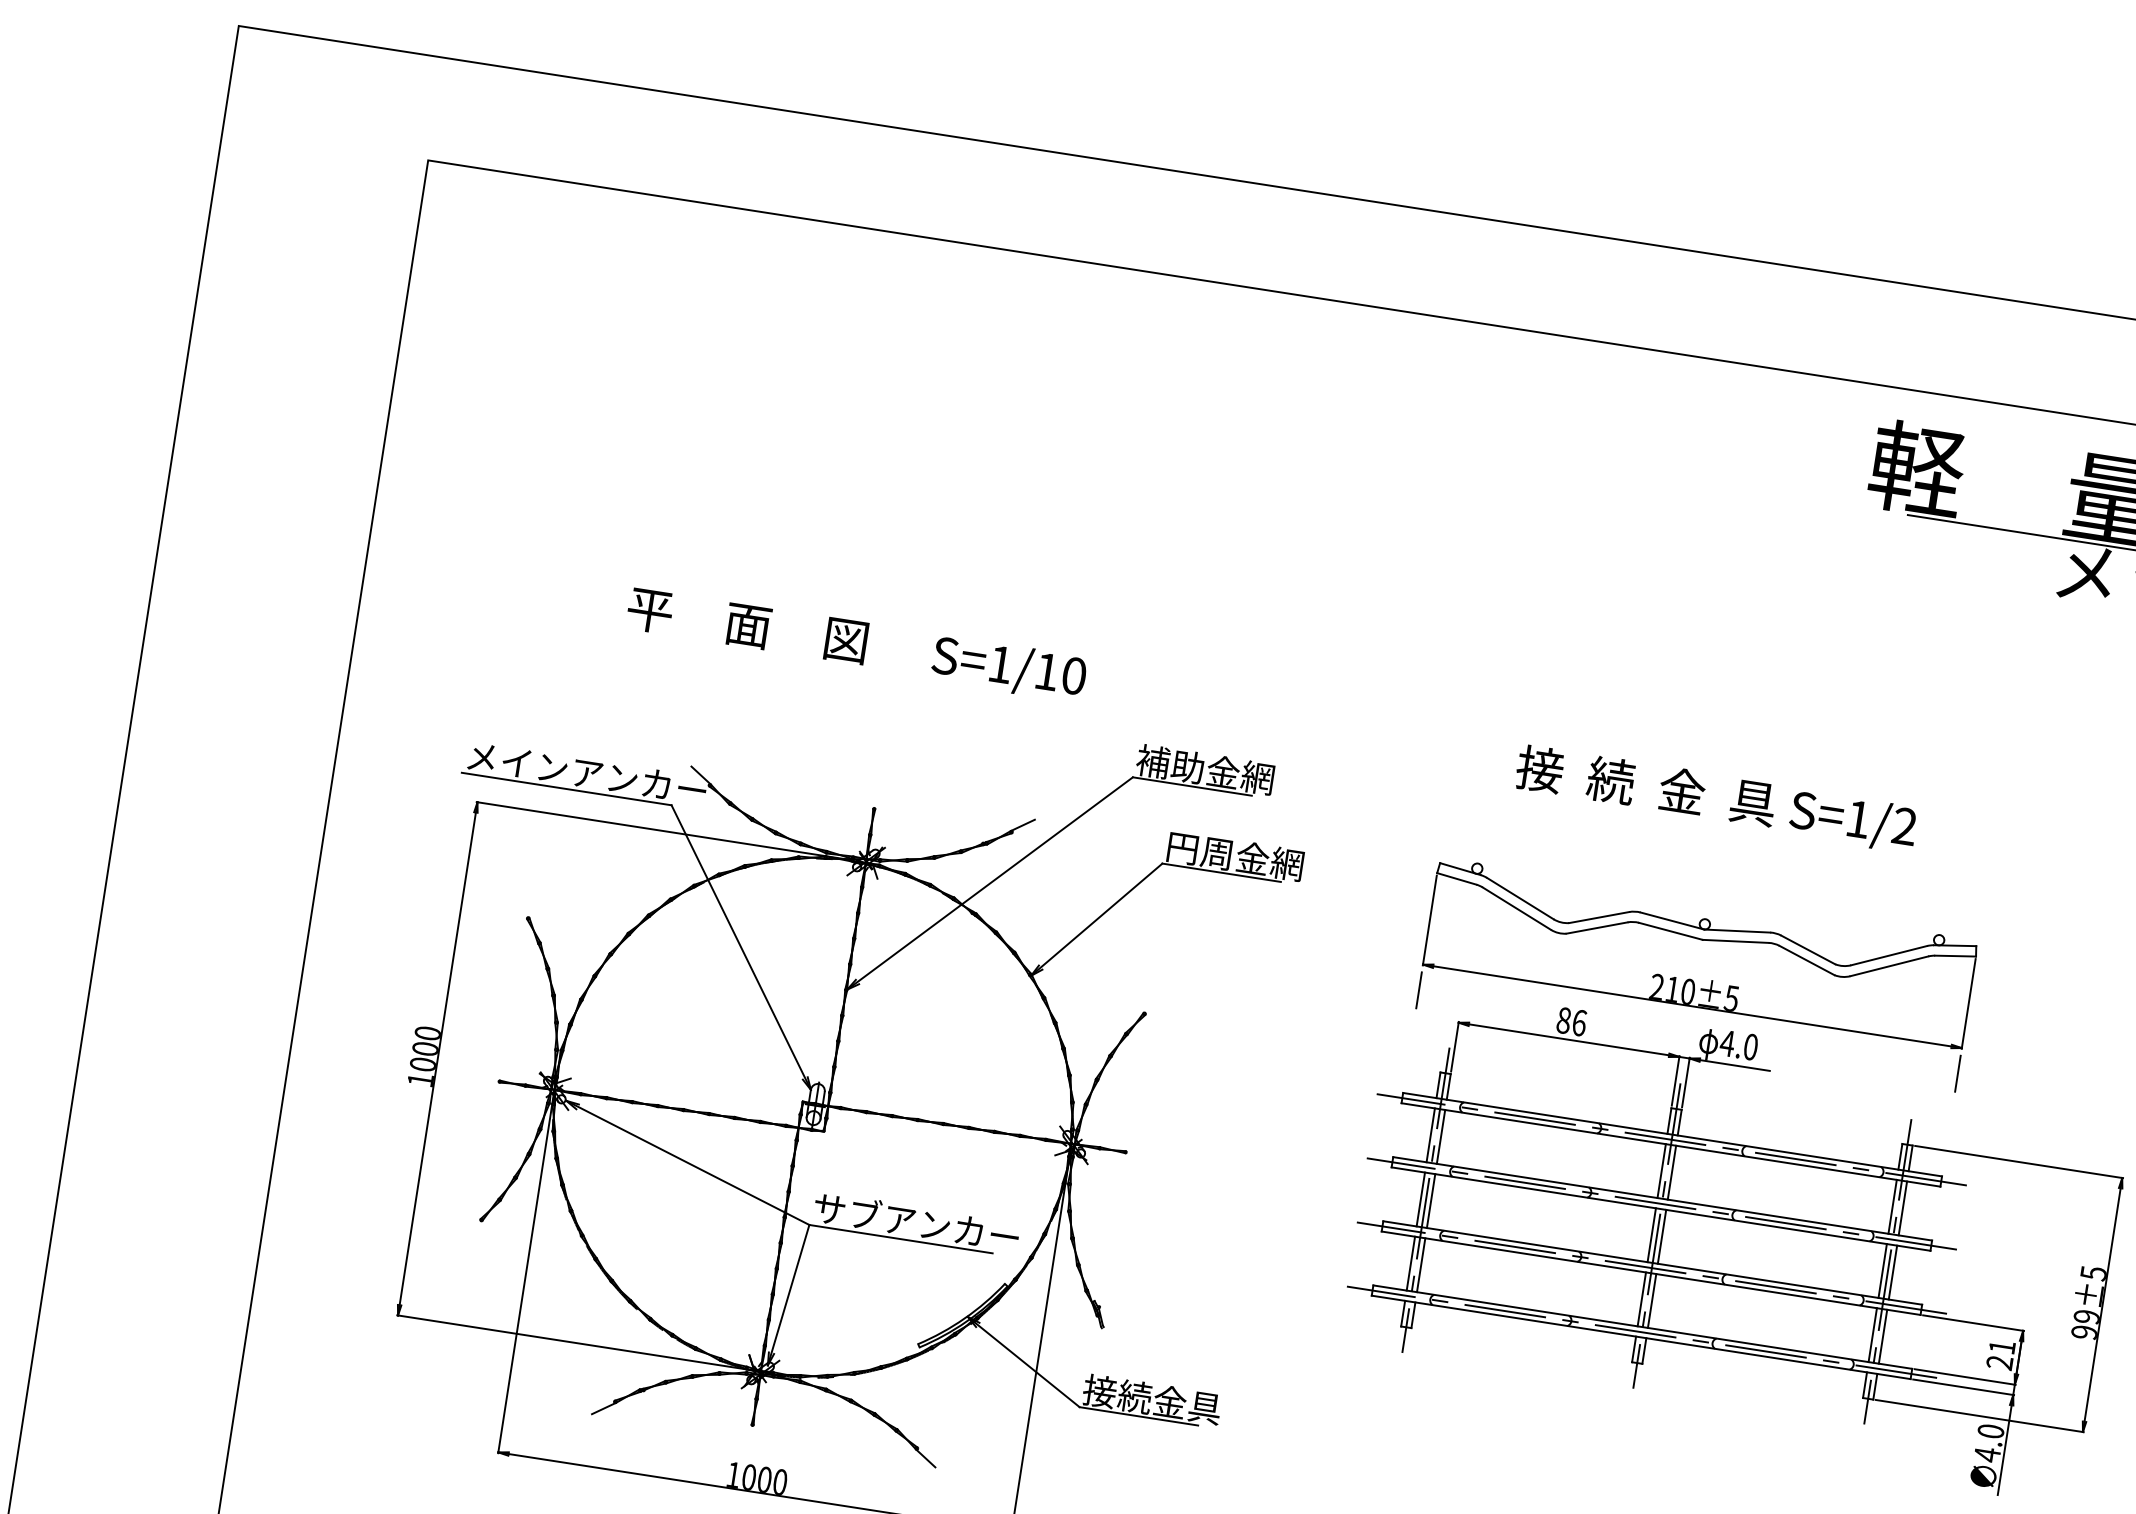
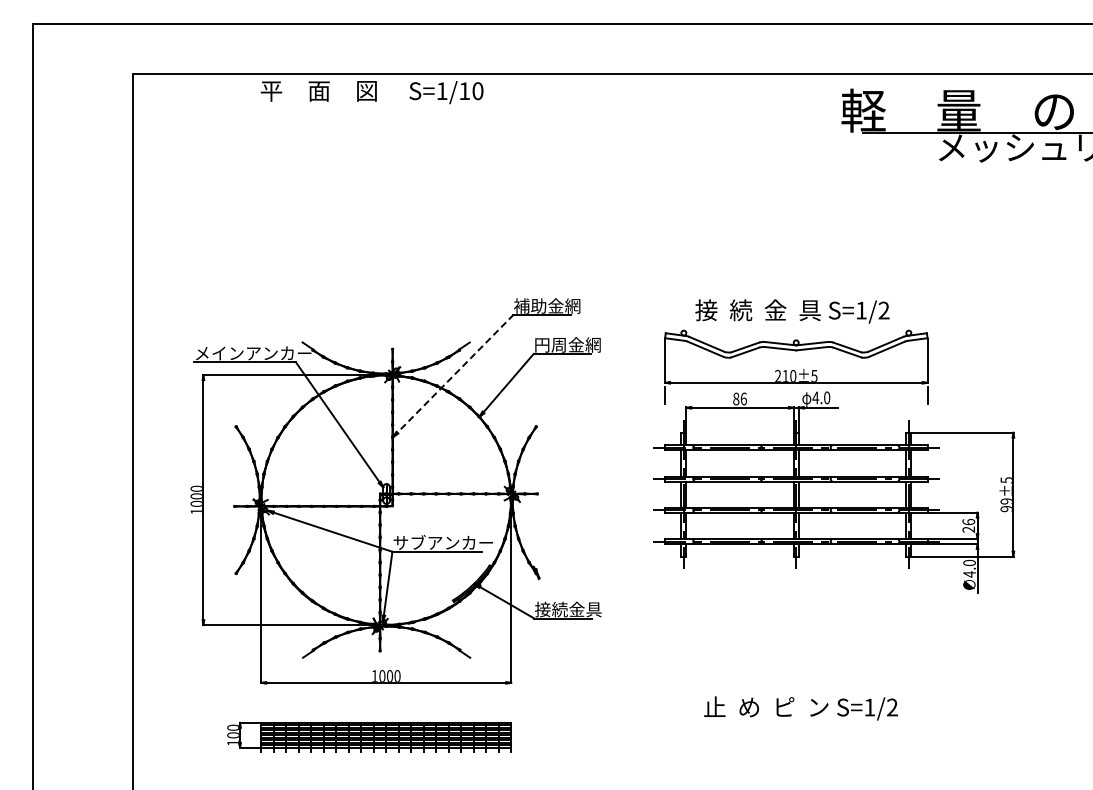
text: (855, 644) -> (371, 92), moved
text: (1716, 799) -> (792, 311), moved
line: (990, 884) -> (453, 376), solid -> dashed
text: (2001, 1347) -> (968, 522), 21 -> 26

